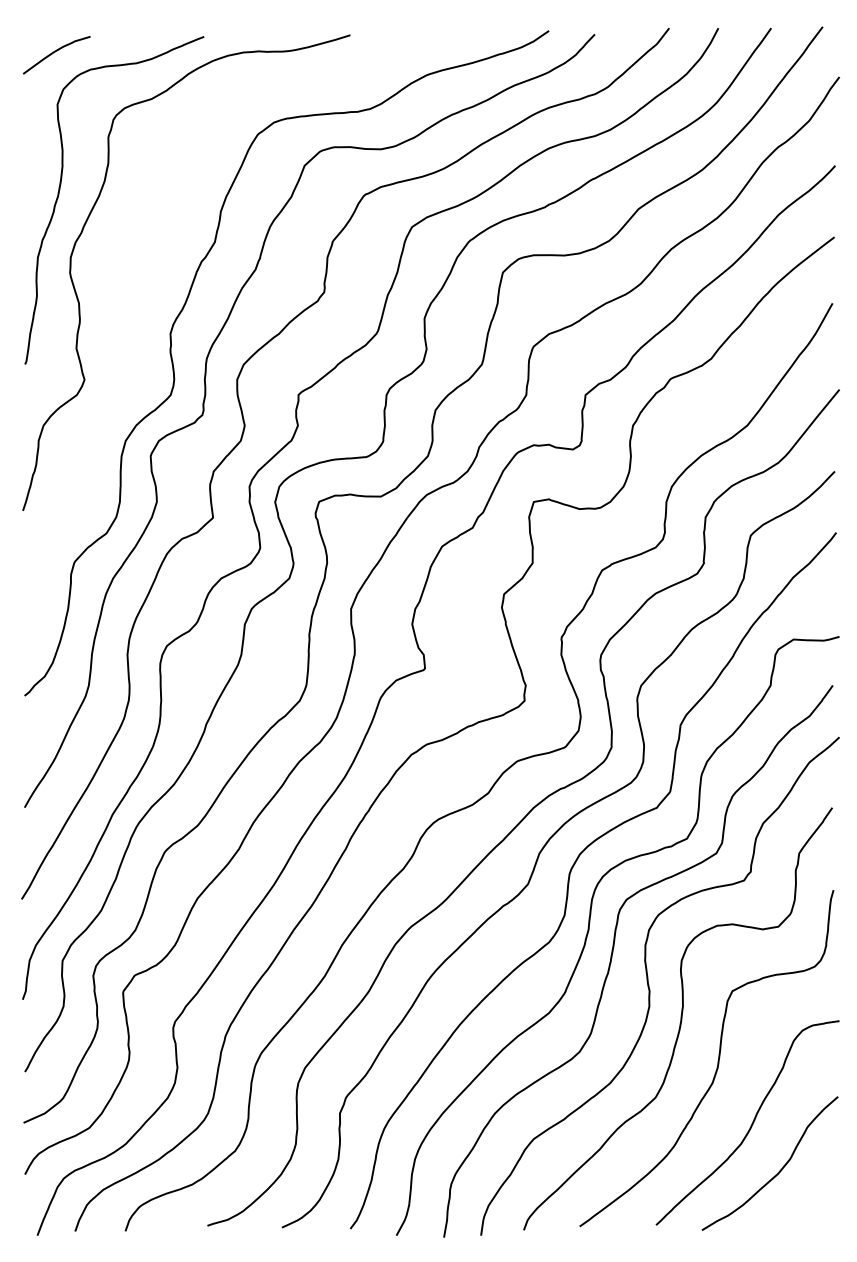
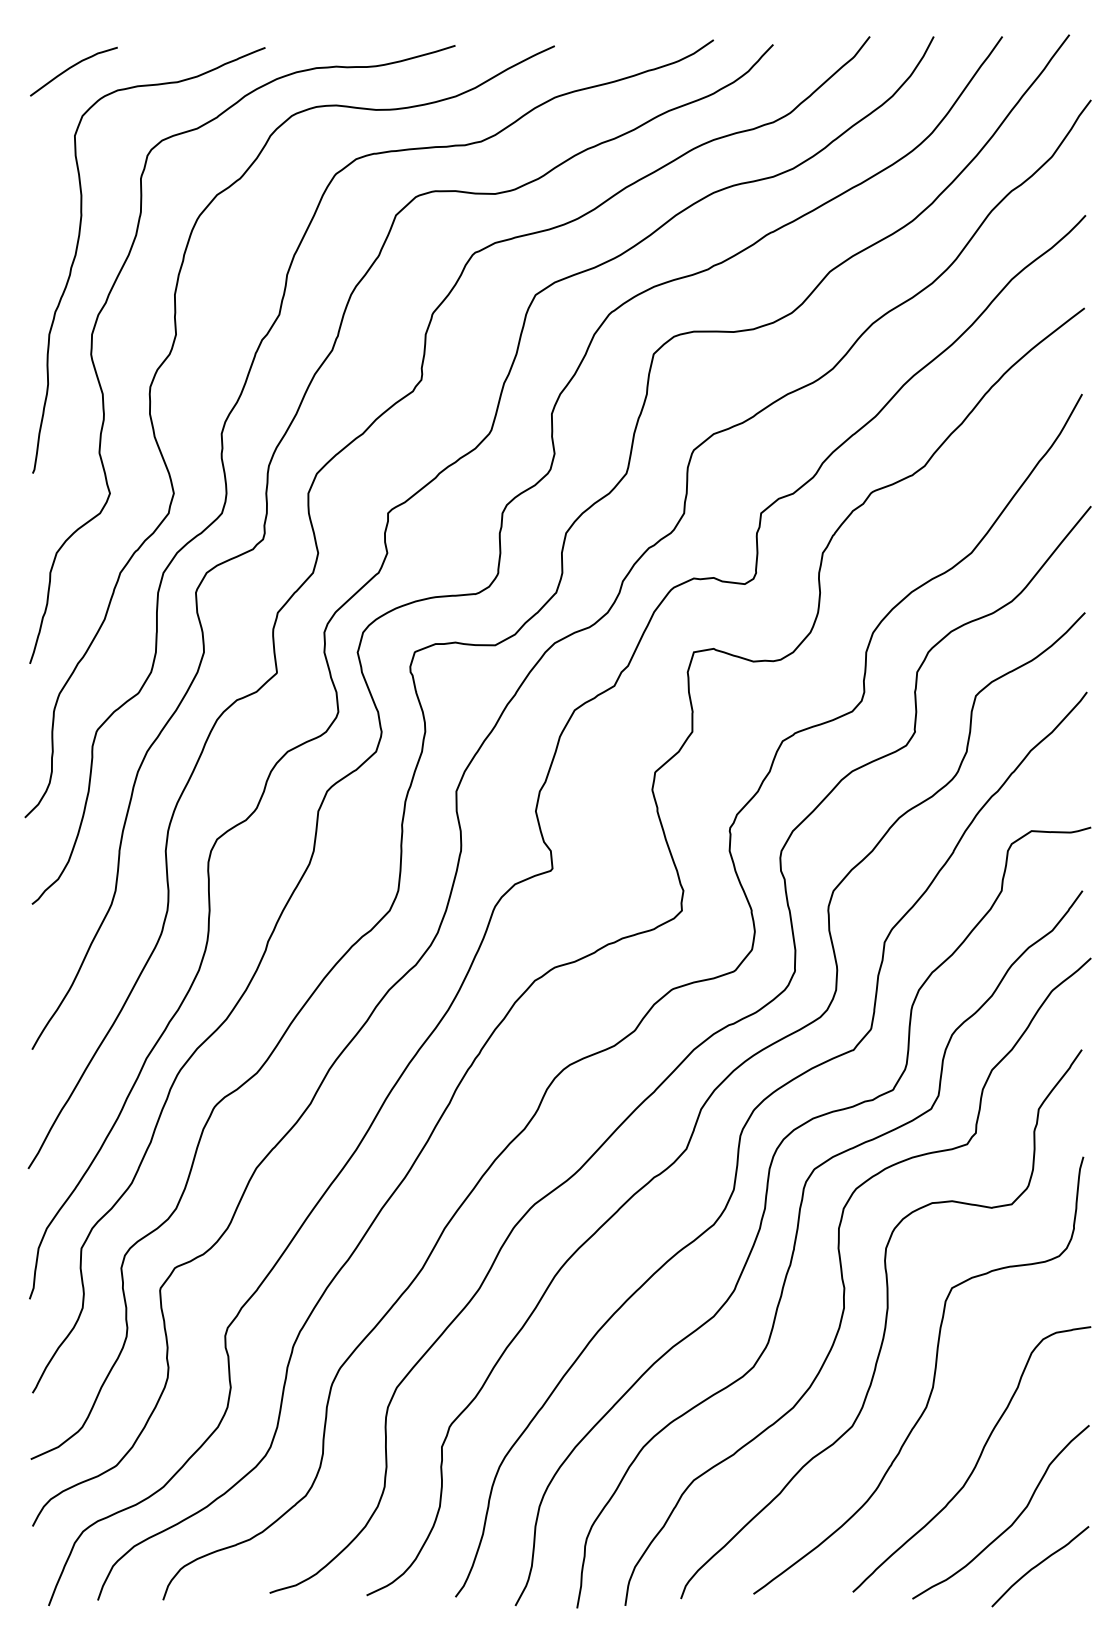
curve: (130, 362) -> (169, 471), added
curve: (799, 1204) -> (1039, 1565), added

